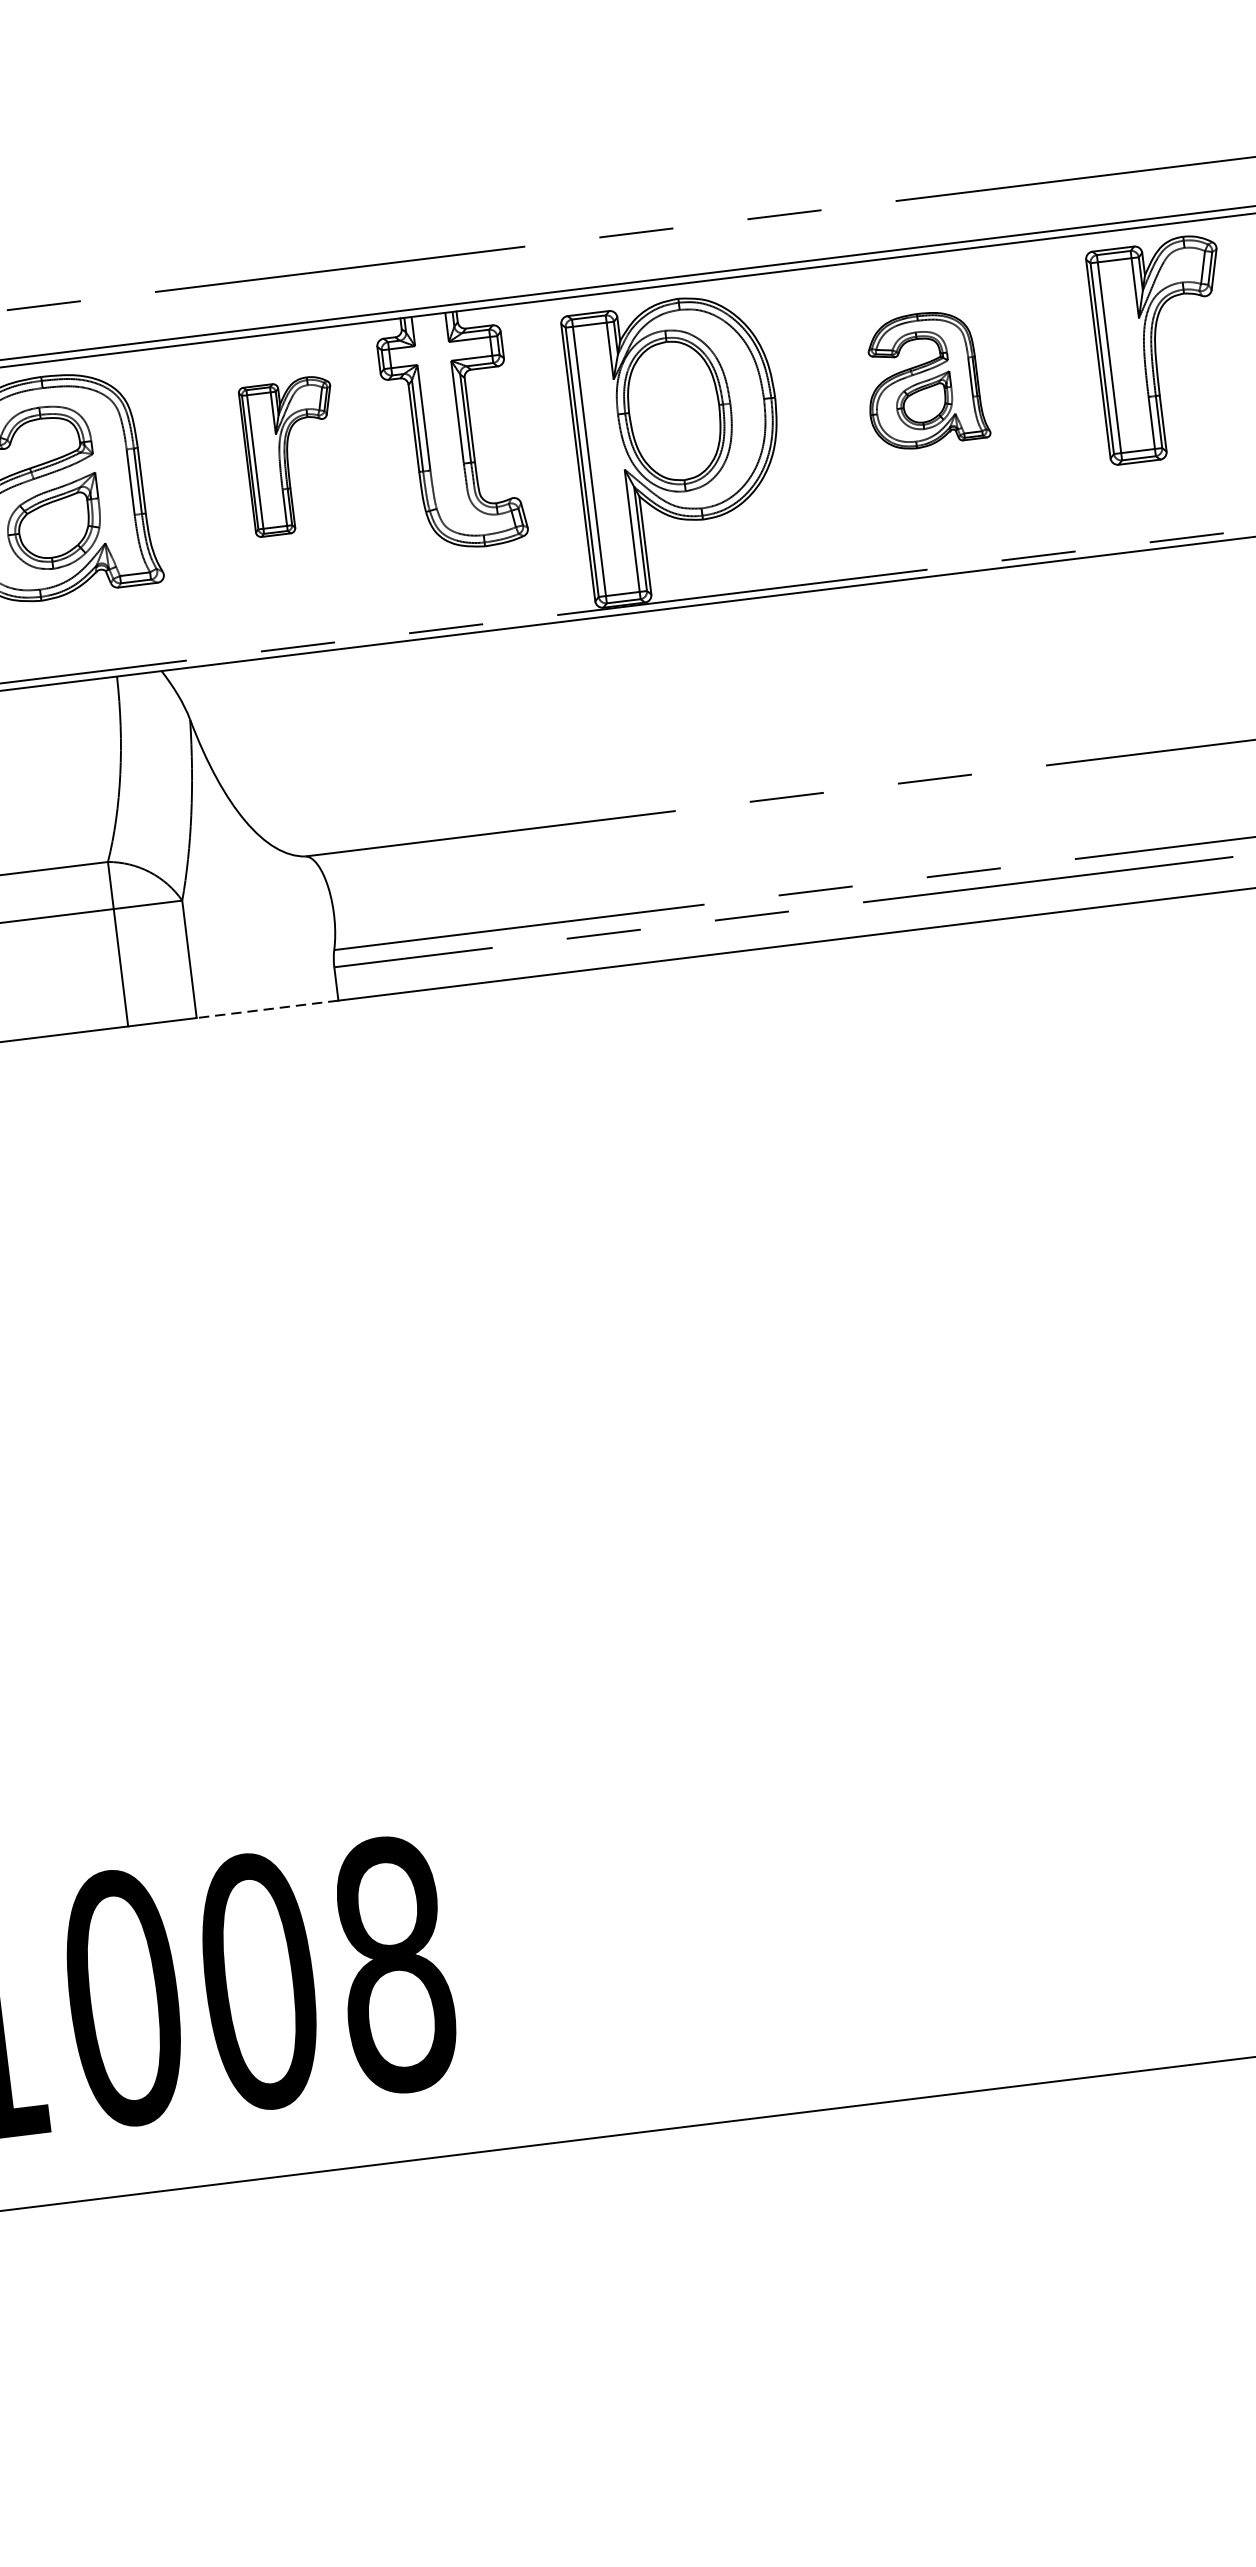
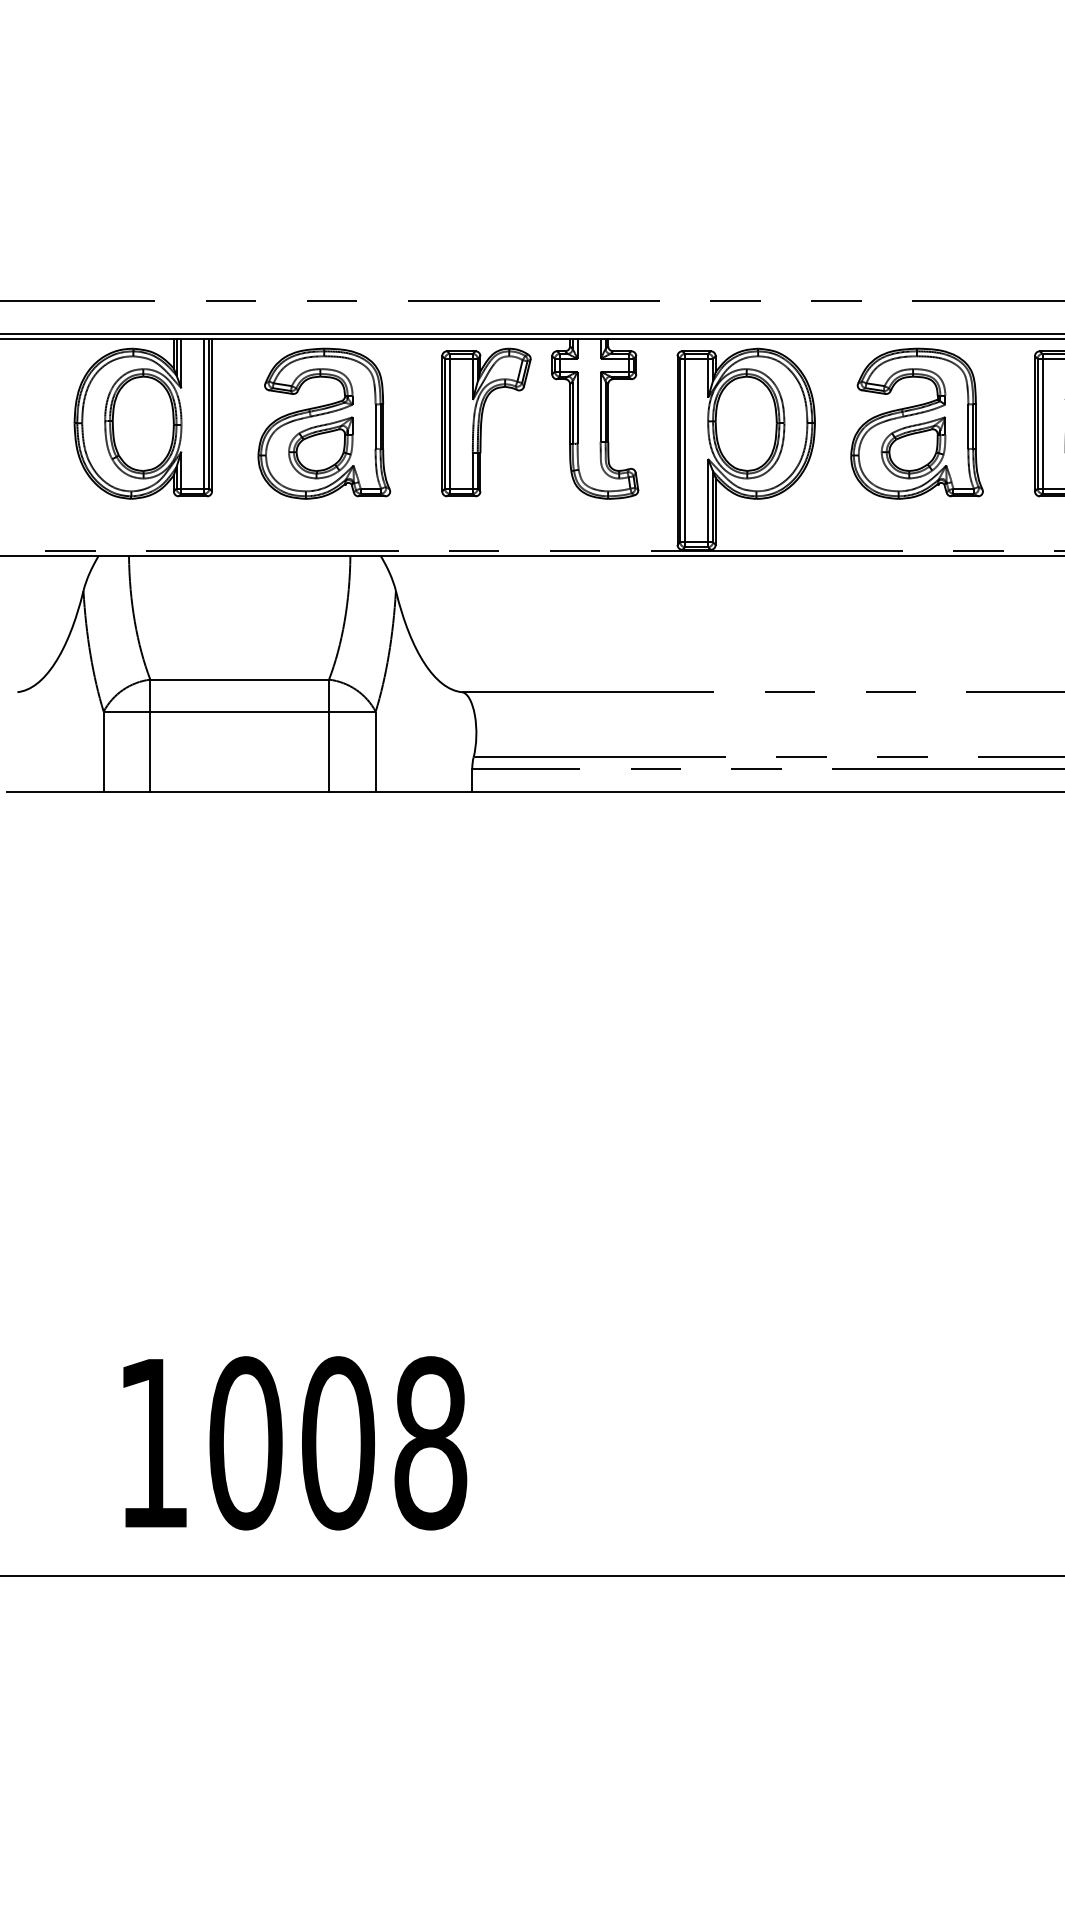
part: (924, 379) -> (916, 423), size x1.67
part: (292, 456) -> (486, 422), size x1.43
line: (266, 1009) -> (423, 791), dashed -> solid

